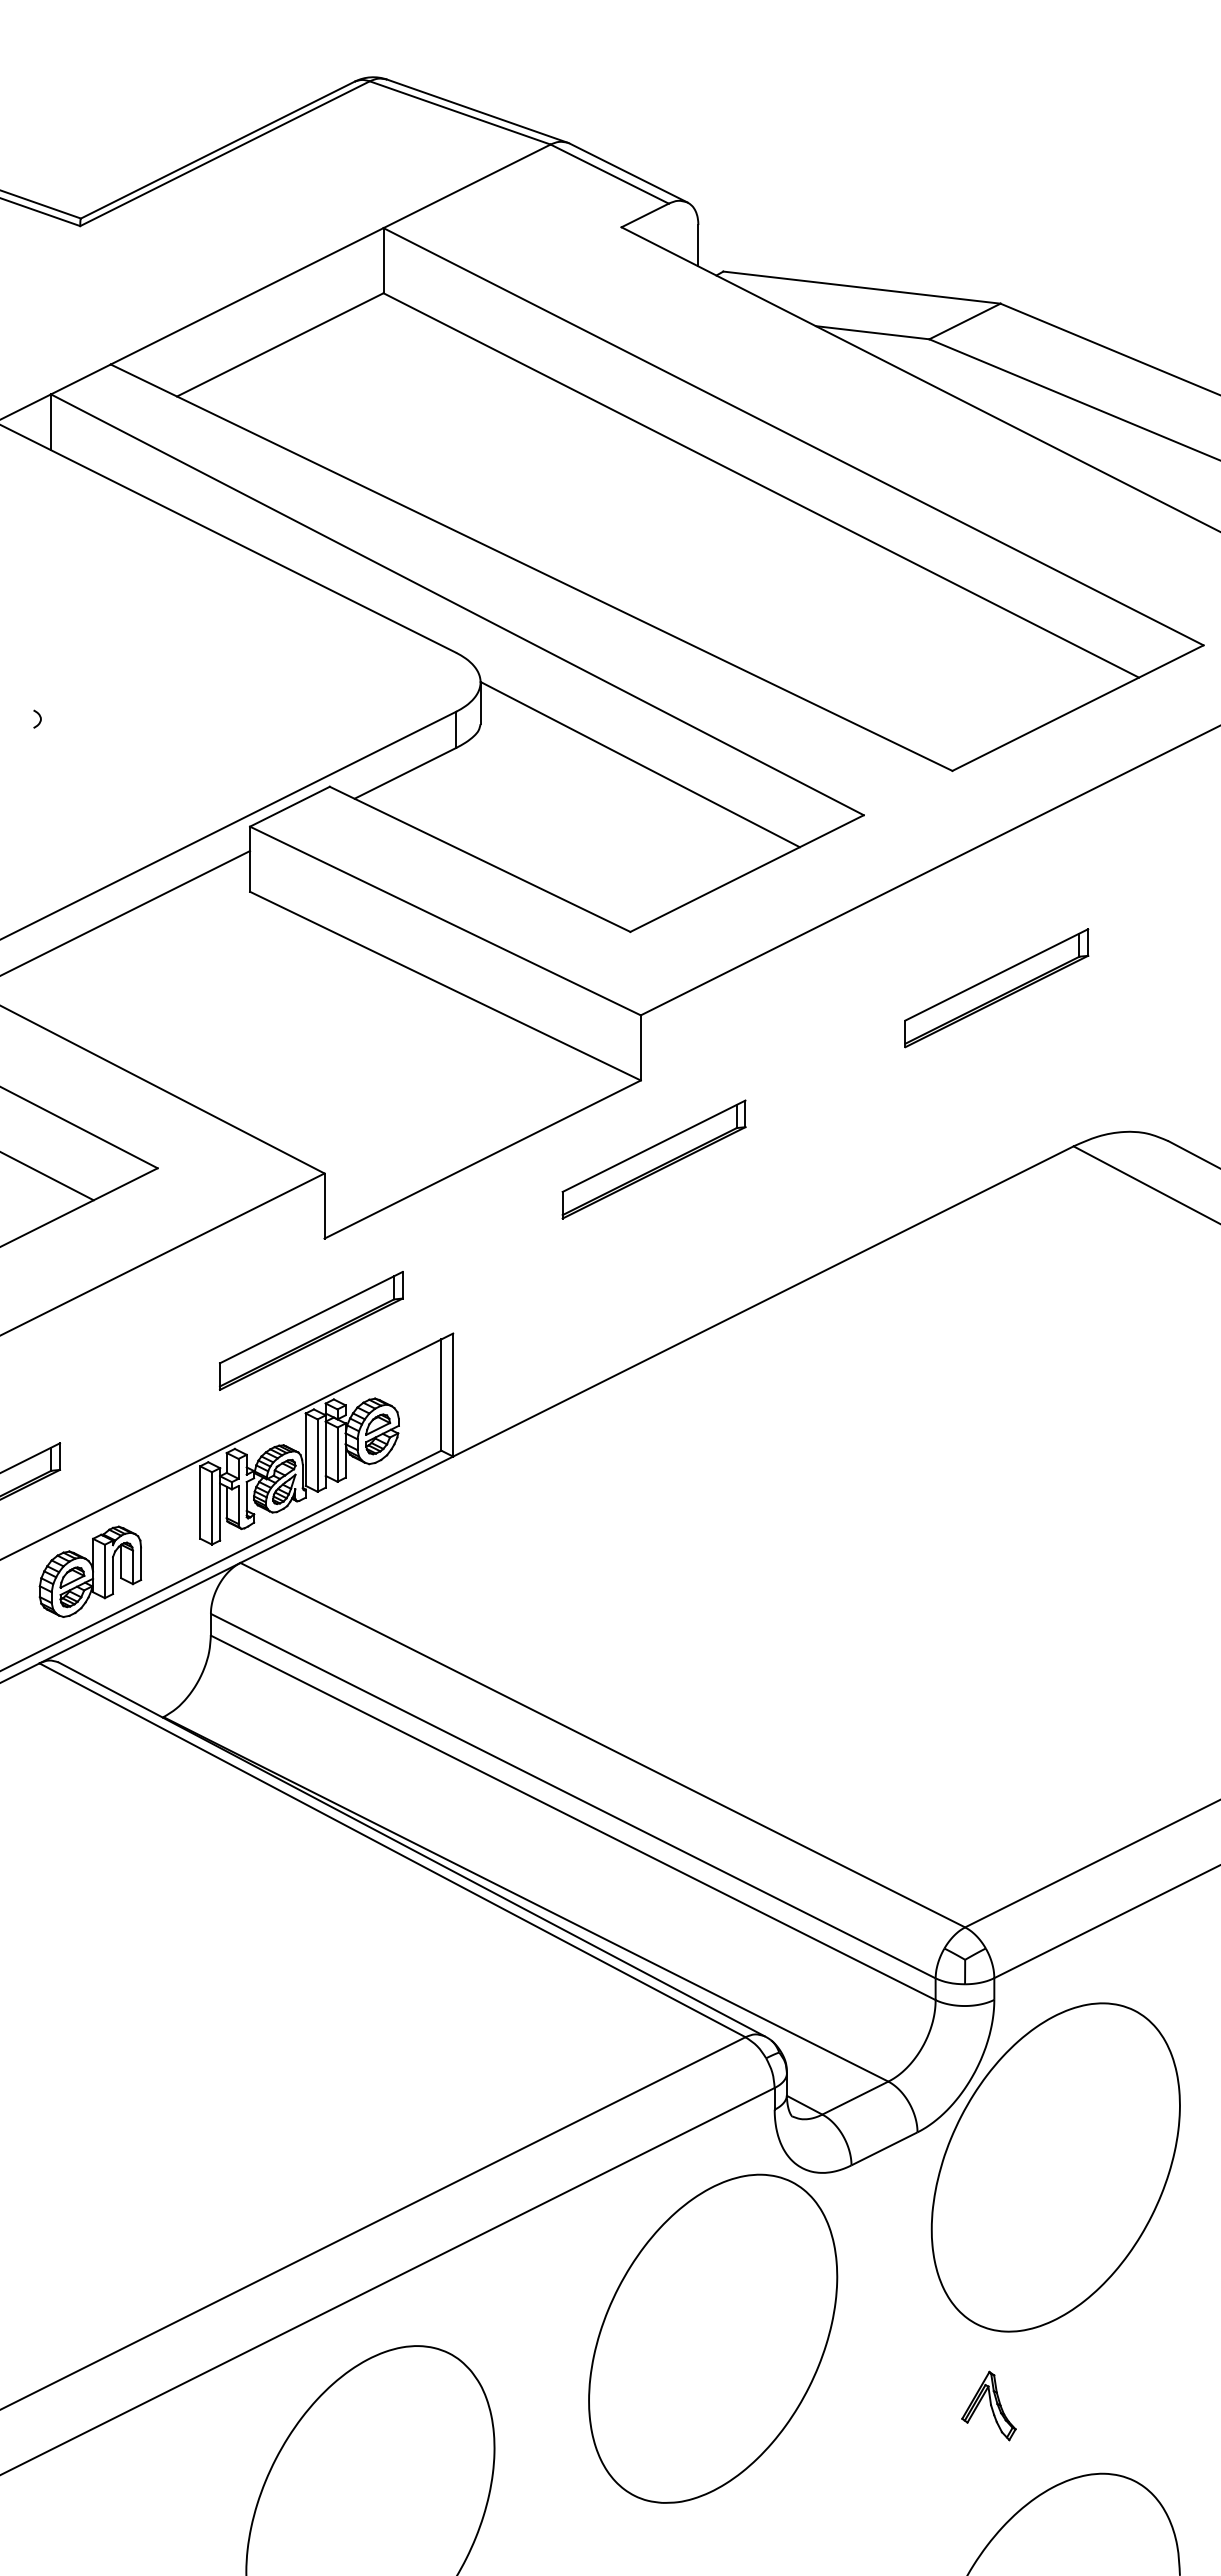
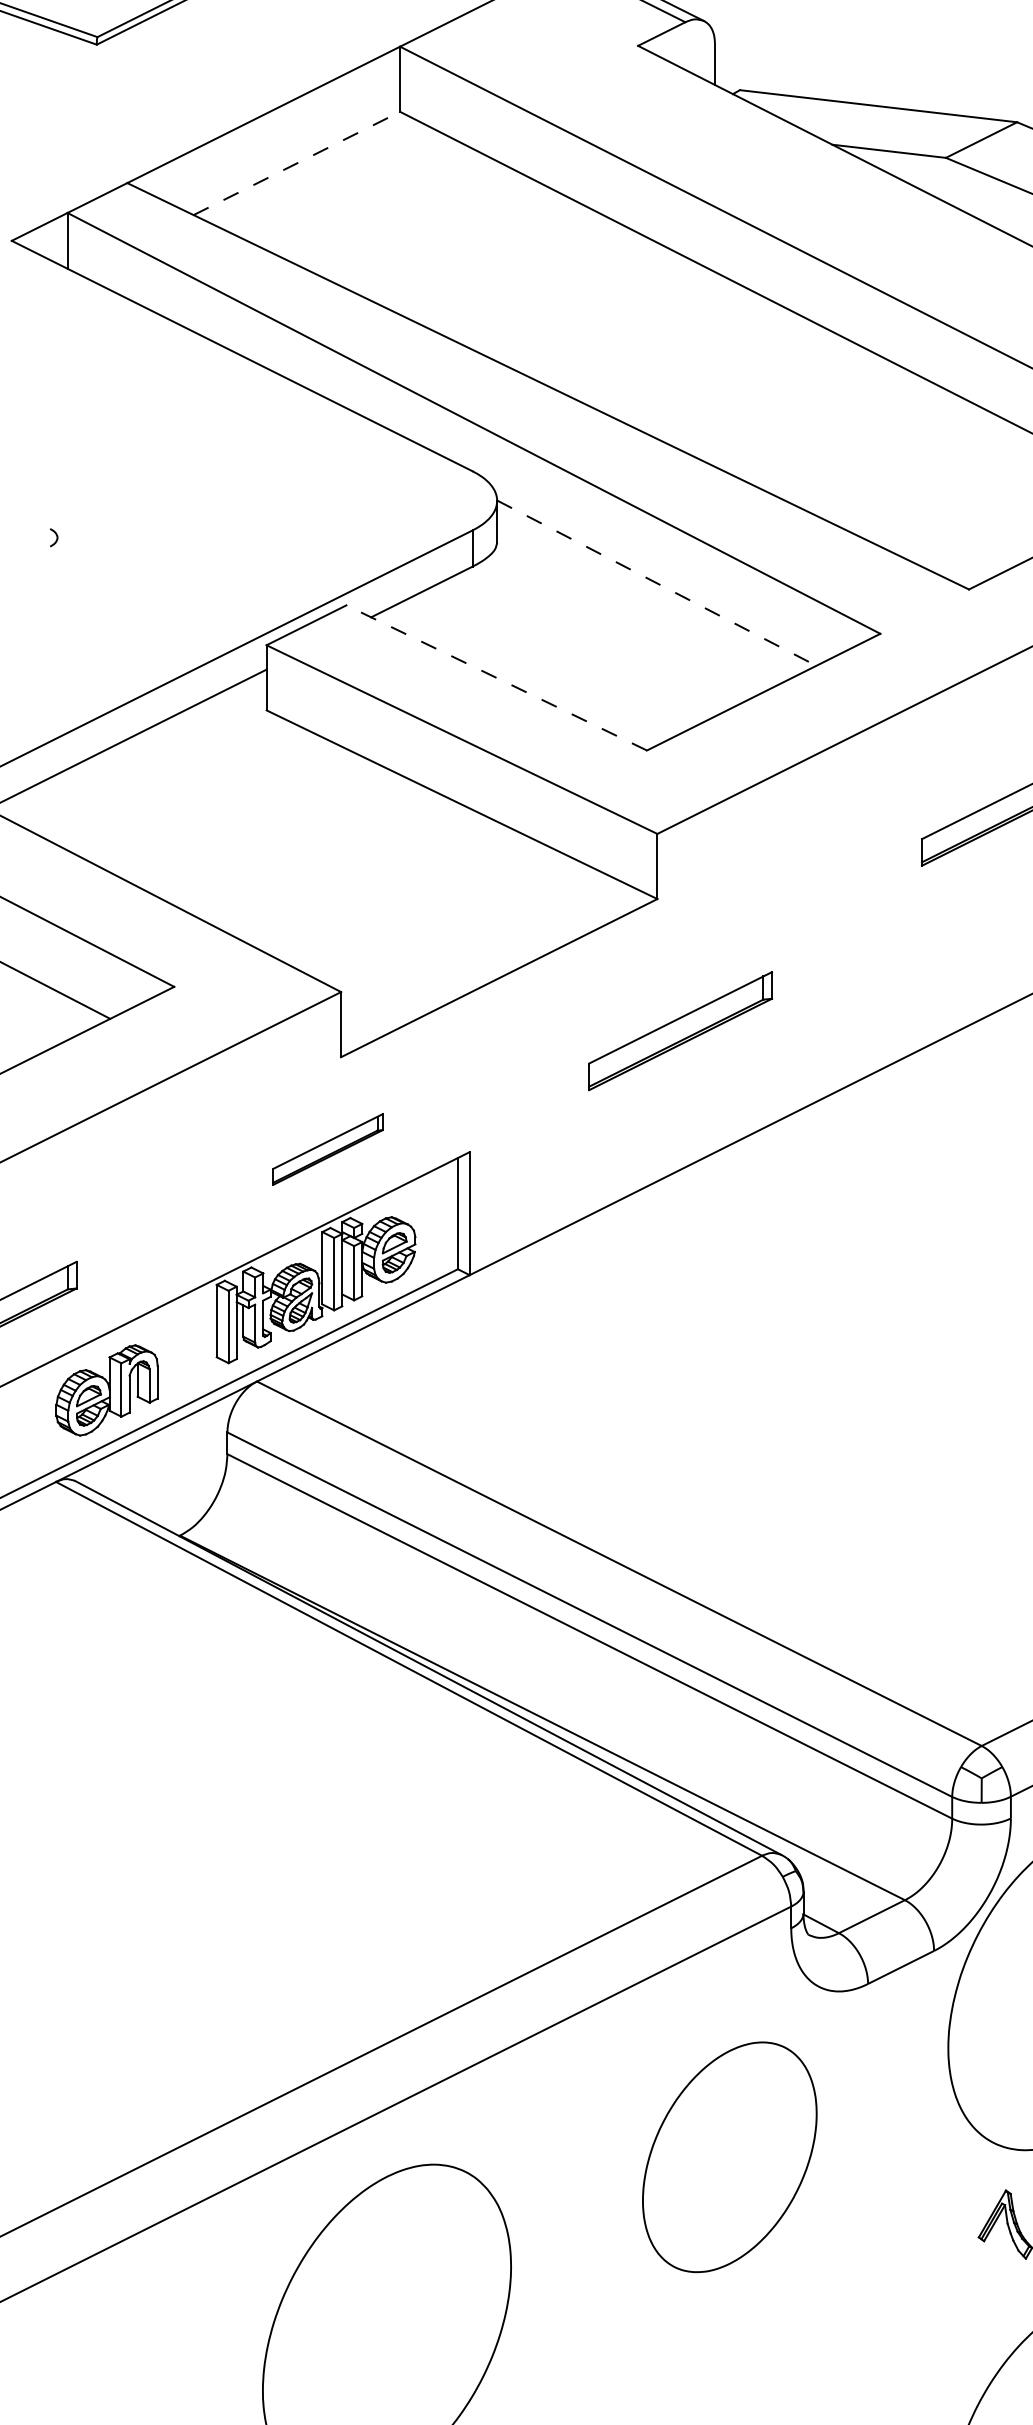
line: (280, 344) -> (297, 163), solid -> dashed
line: (640, 764) -> (657, 583), solid -> dashed
line: (480, 859) -> (497, 678), solid -> dashed
part: (653, 1159) -> (680, 1031), moved
part: (311, 1330) -> (328, 1149), size x0.6
part: (713, 2338) -> (730, 2157), size x0.7

